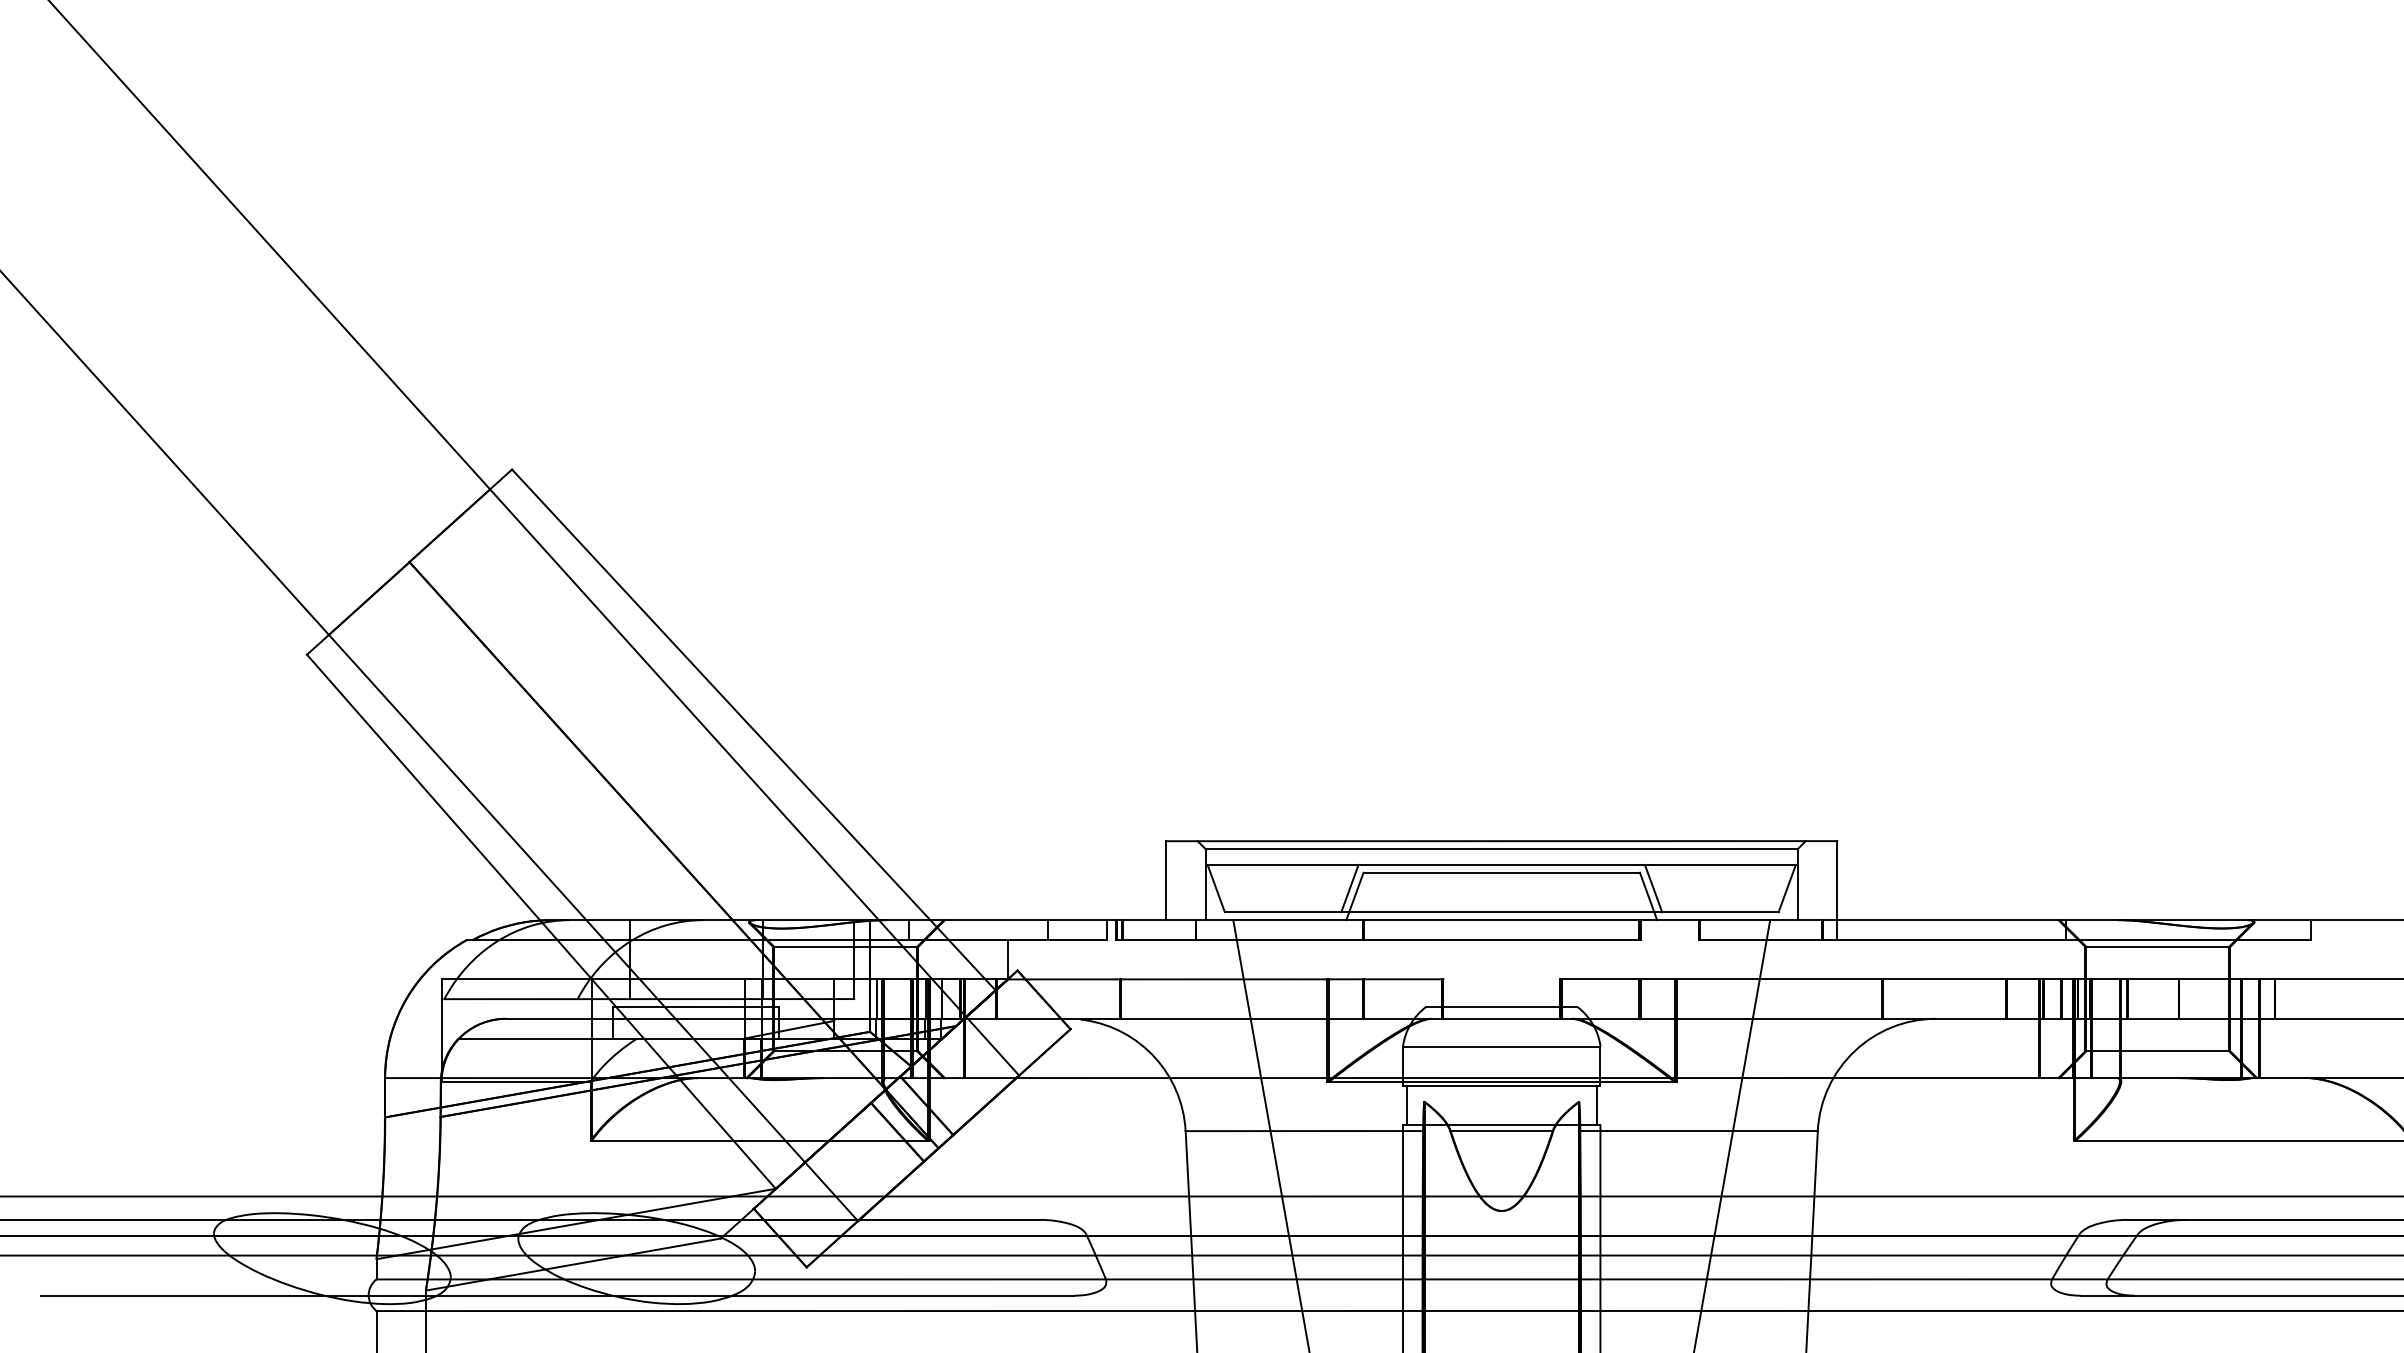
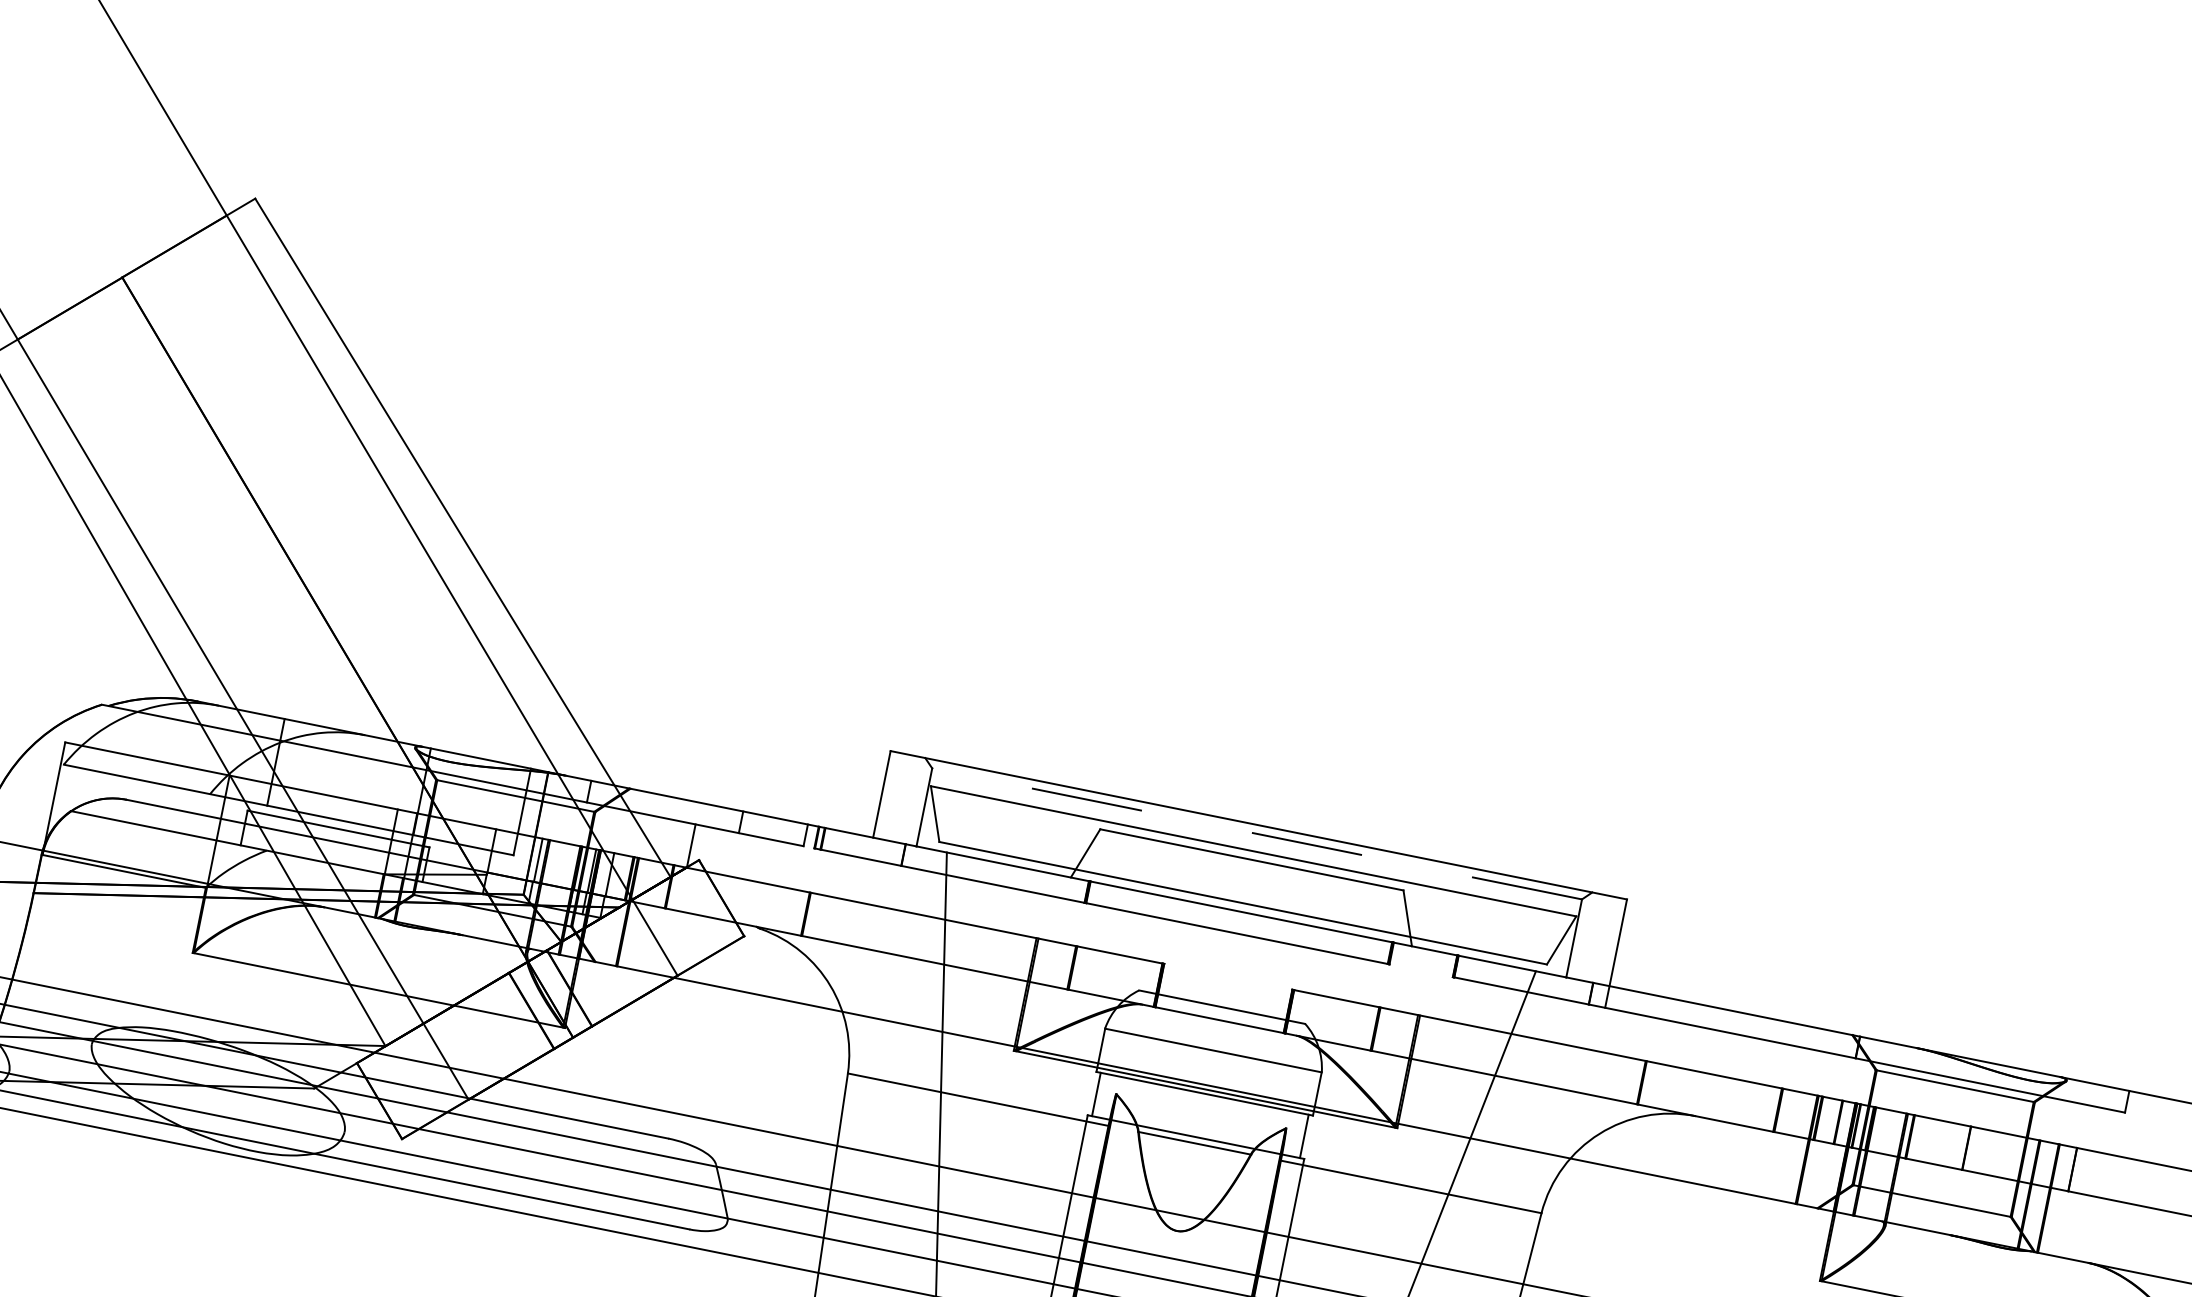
line: (1501, 849) -> (1256, 834), solid -> dashed
line: (1349, 888) -> (1081, 843), removed
line: (1653, 888) -> (1414, 910), removed

